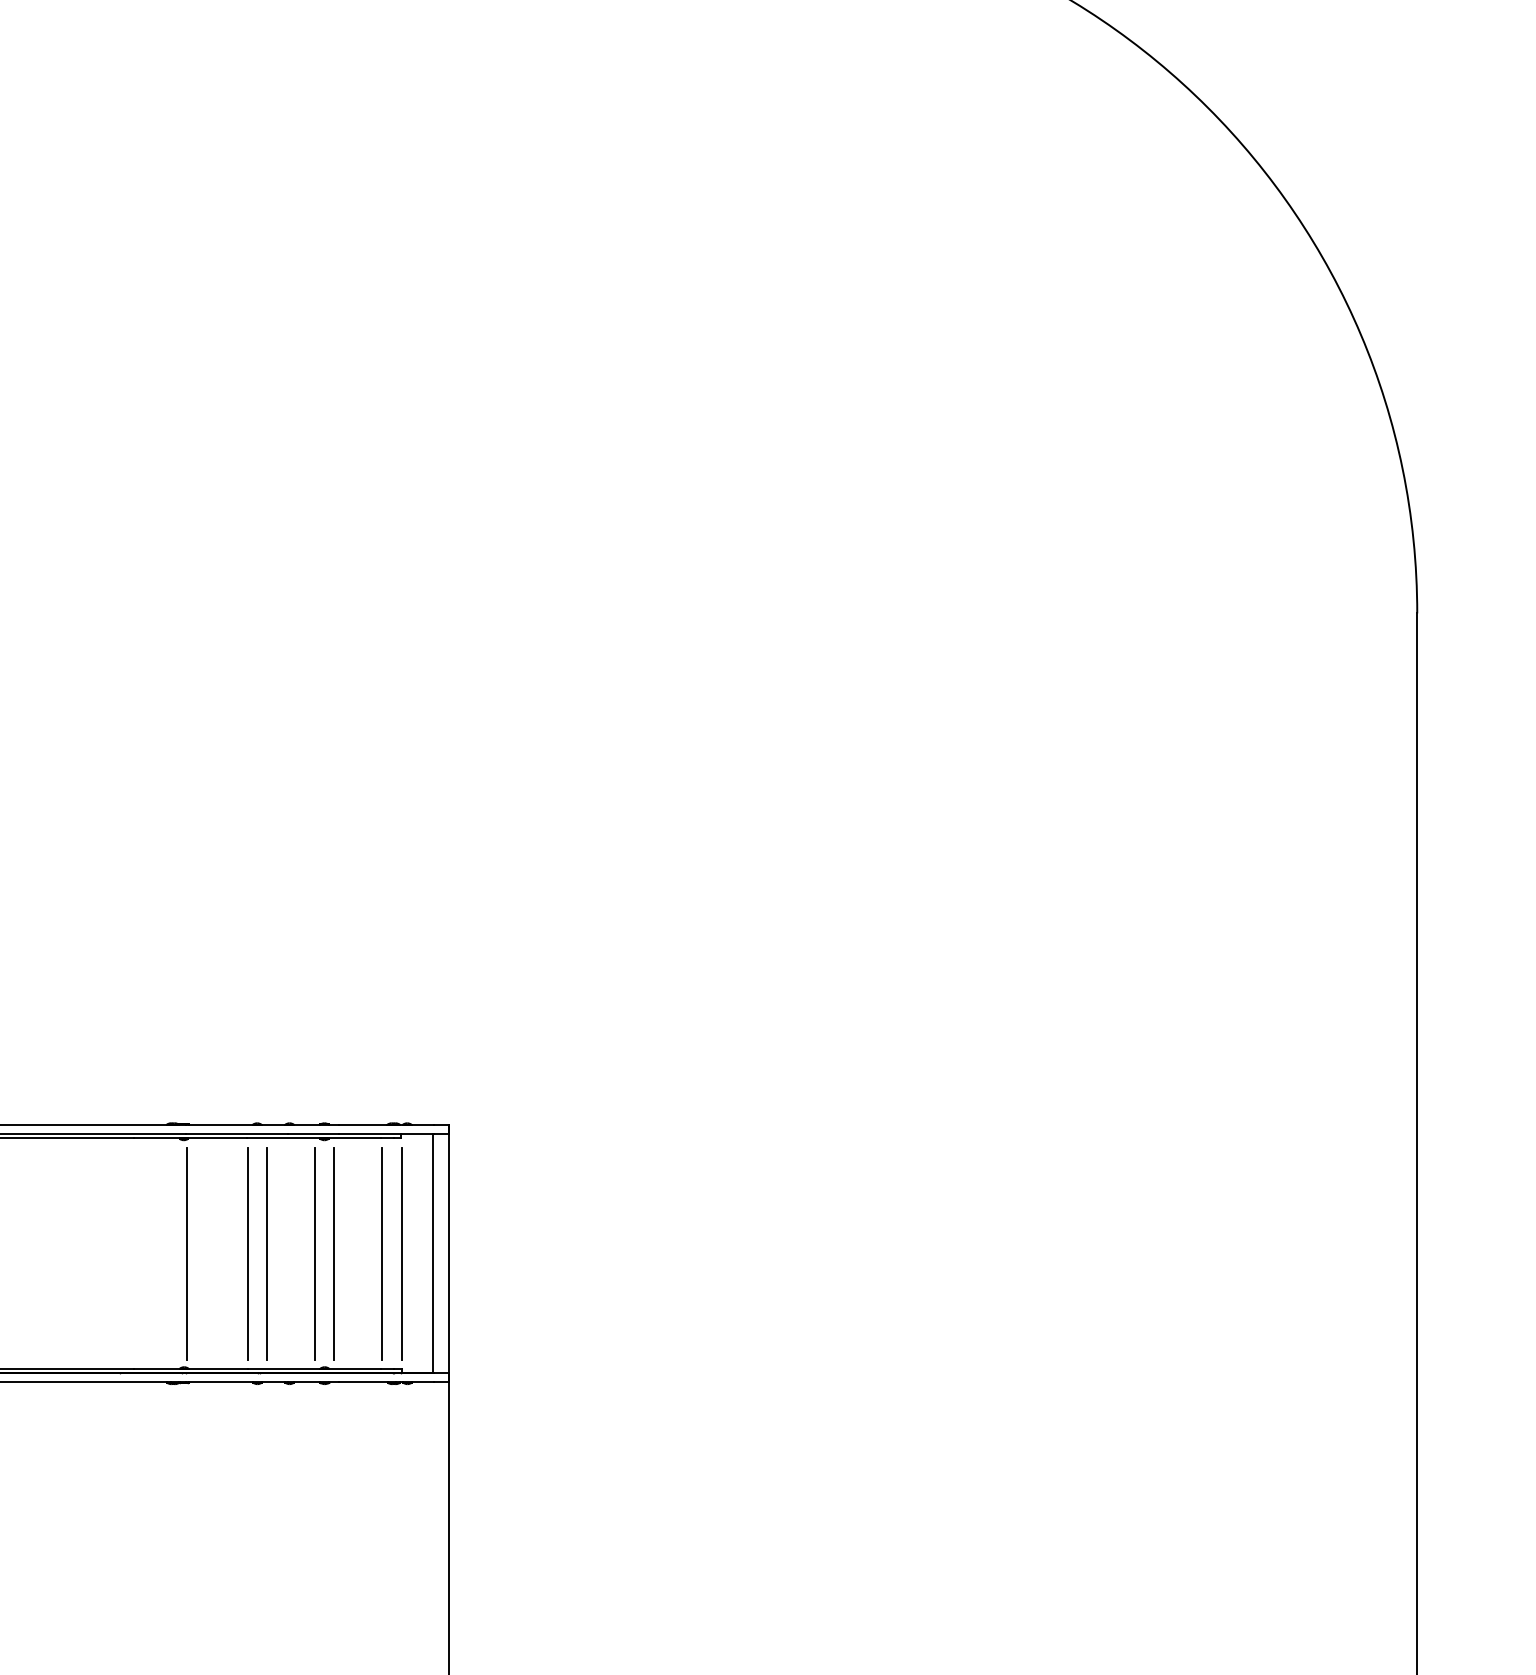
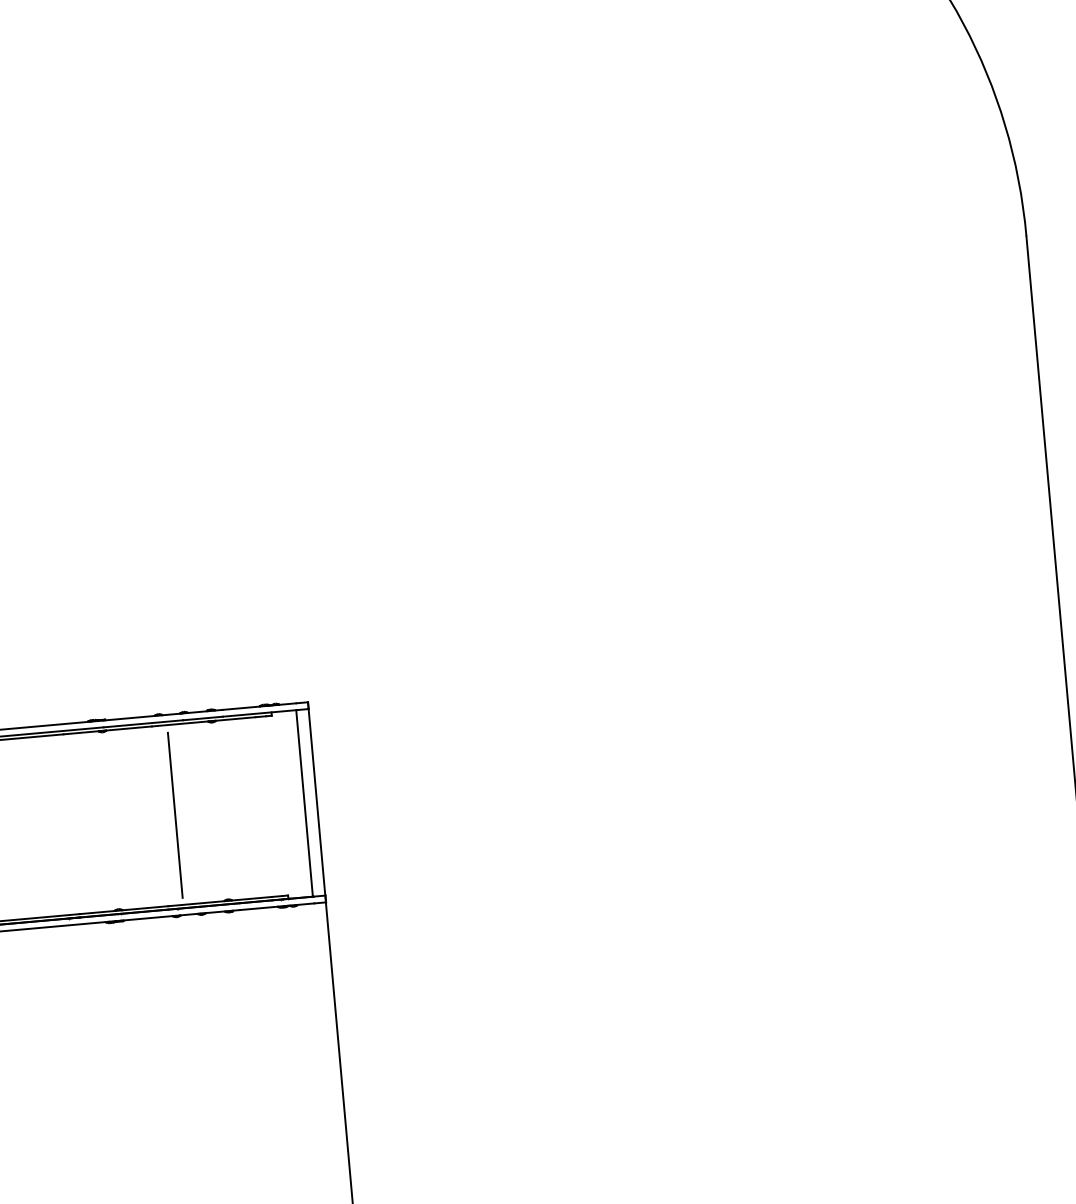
line: (187, 1254) -> (113, 821), removed
line: (247, 1254) -> (160, 816), removed
line: (314, 1254) -> (212, 812), removed
line: (334, 1254) -> (227, 810), removed
line: (382, 1254) -> (265, 807), removed
line: (401, 1254) -> (280, 806), removed

